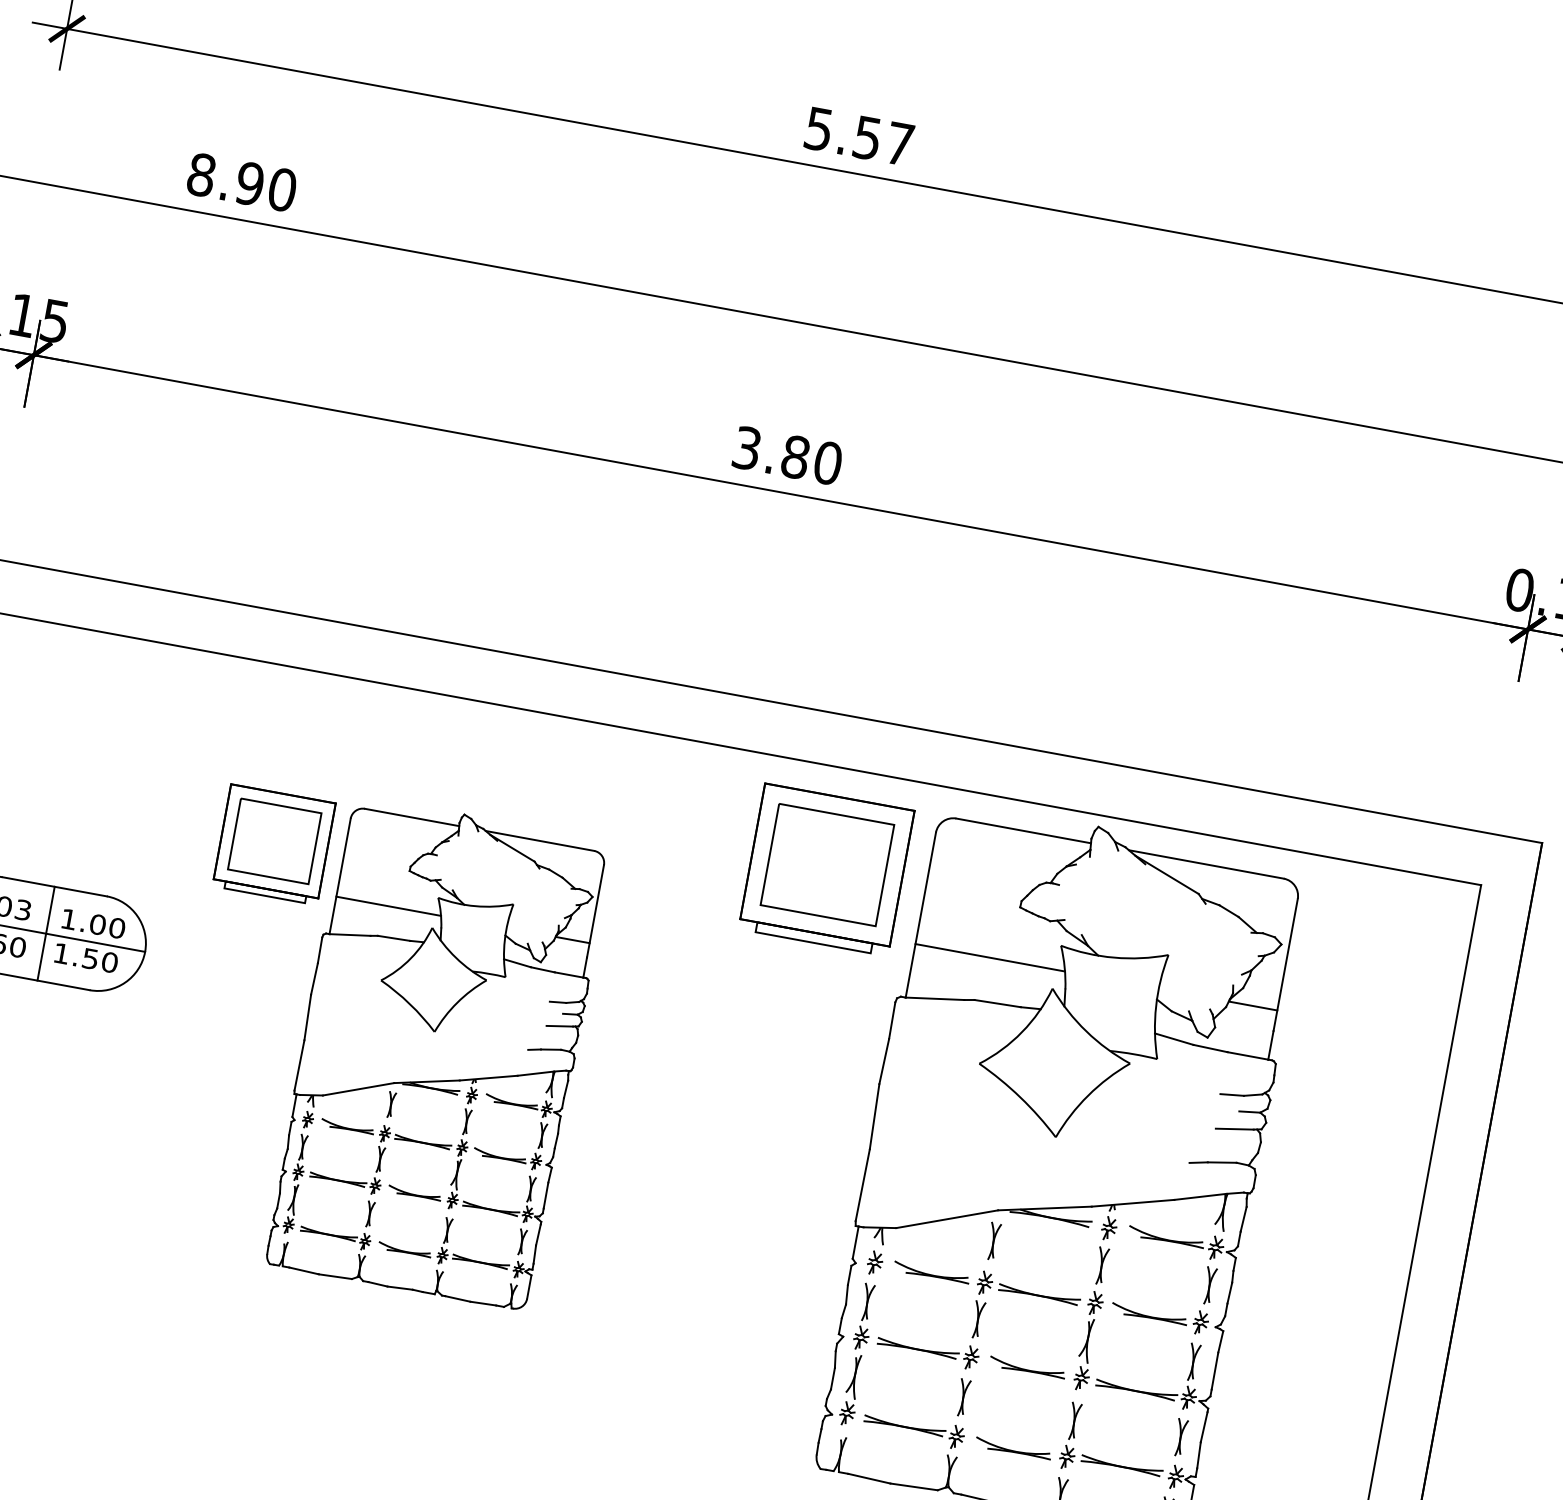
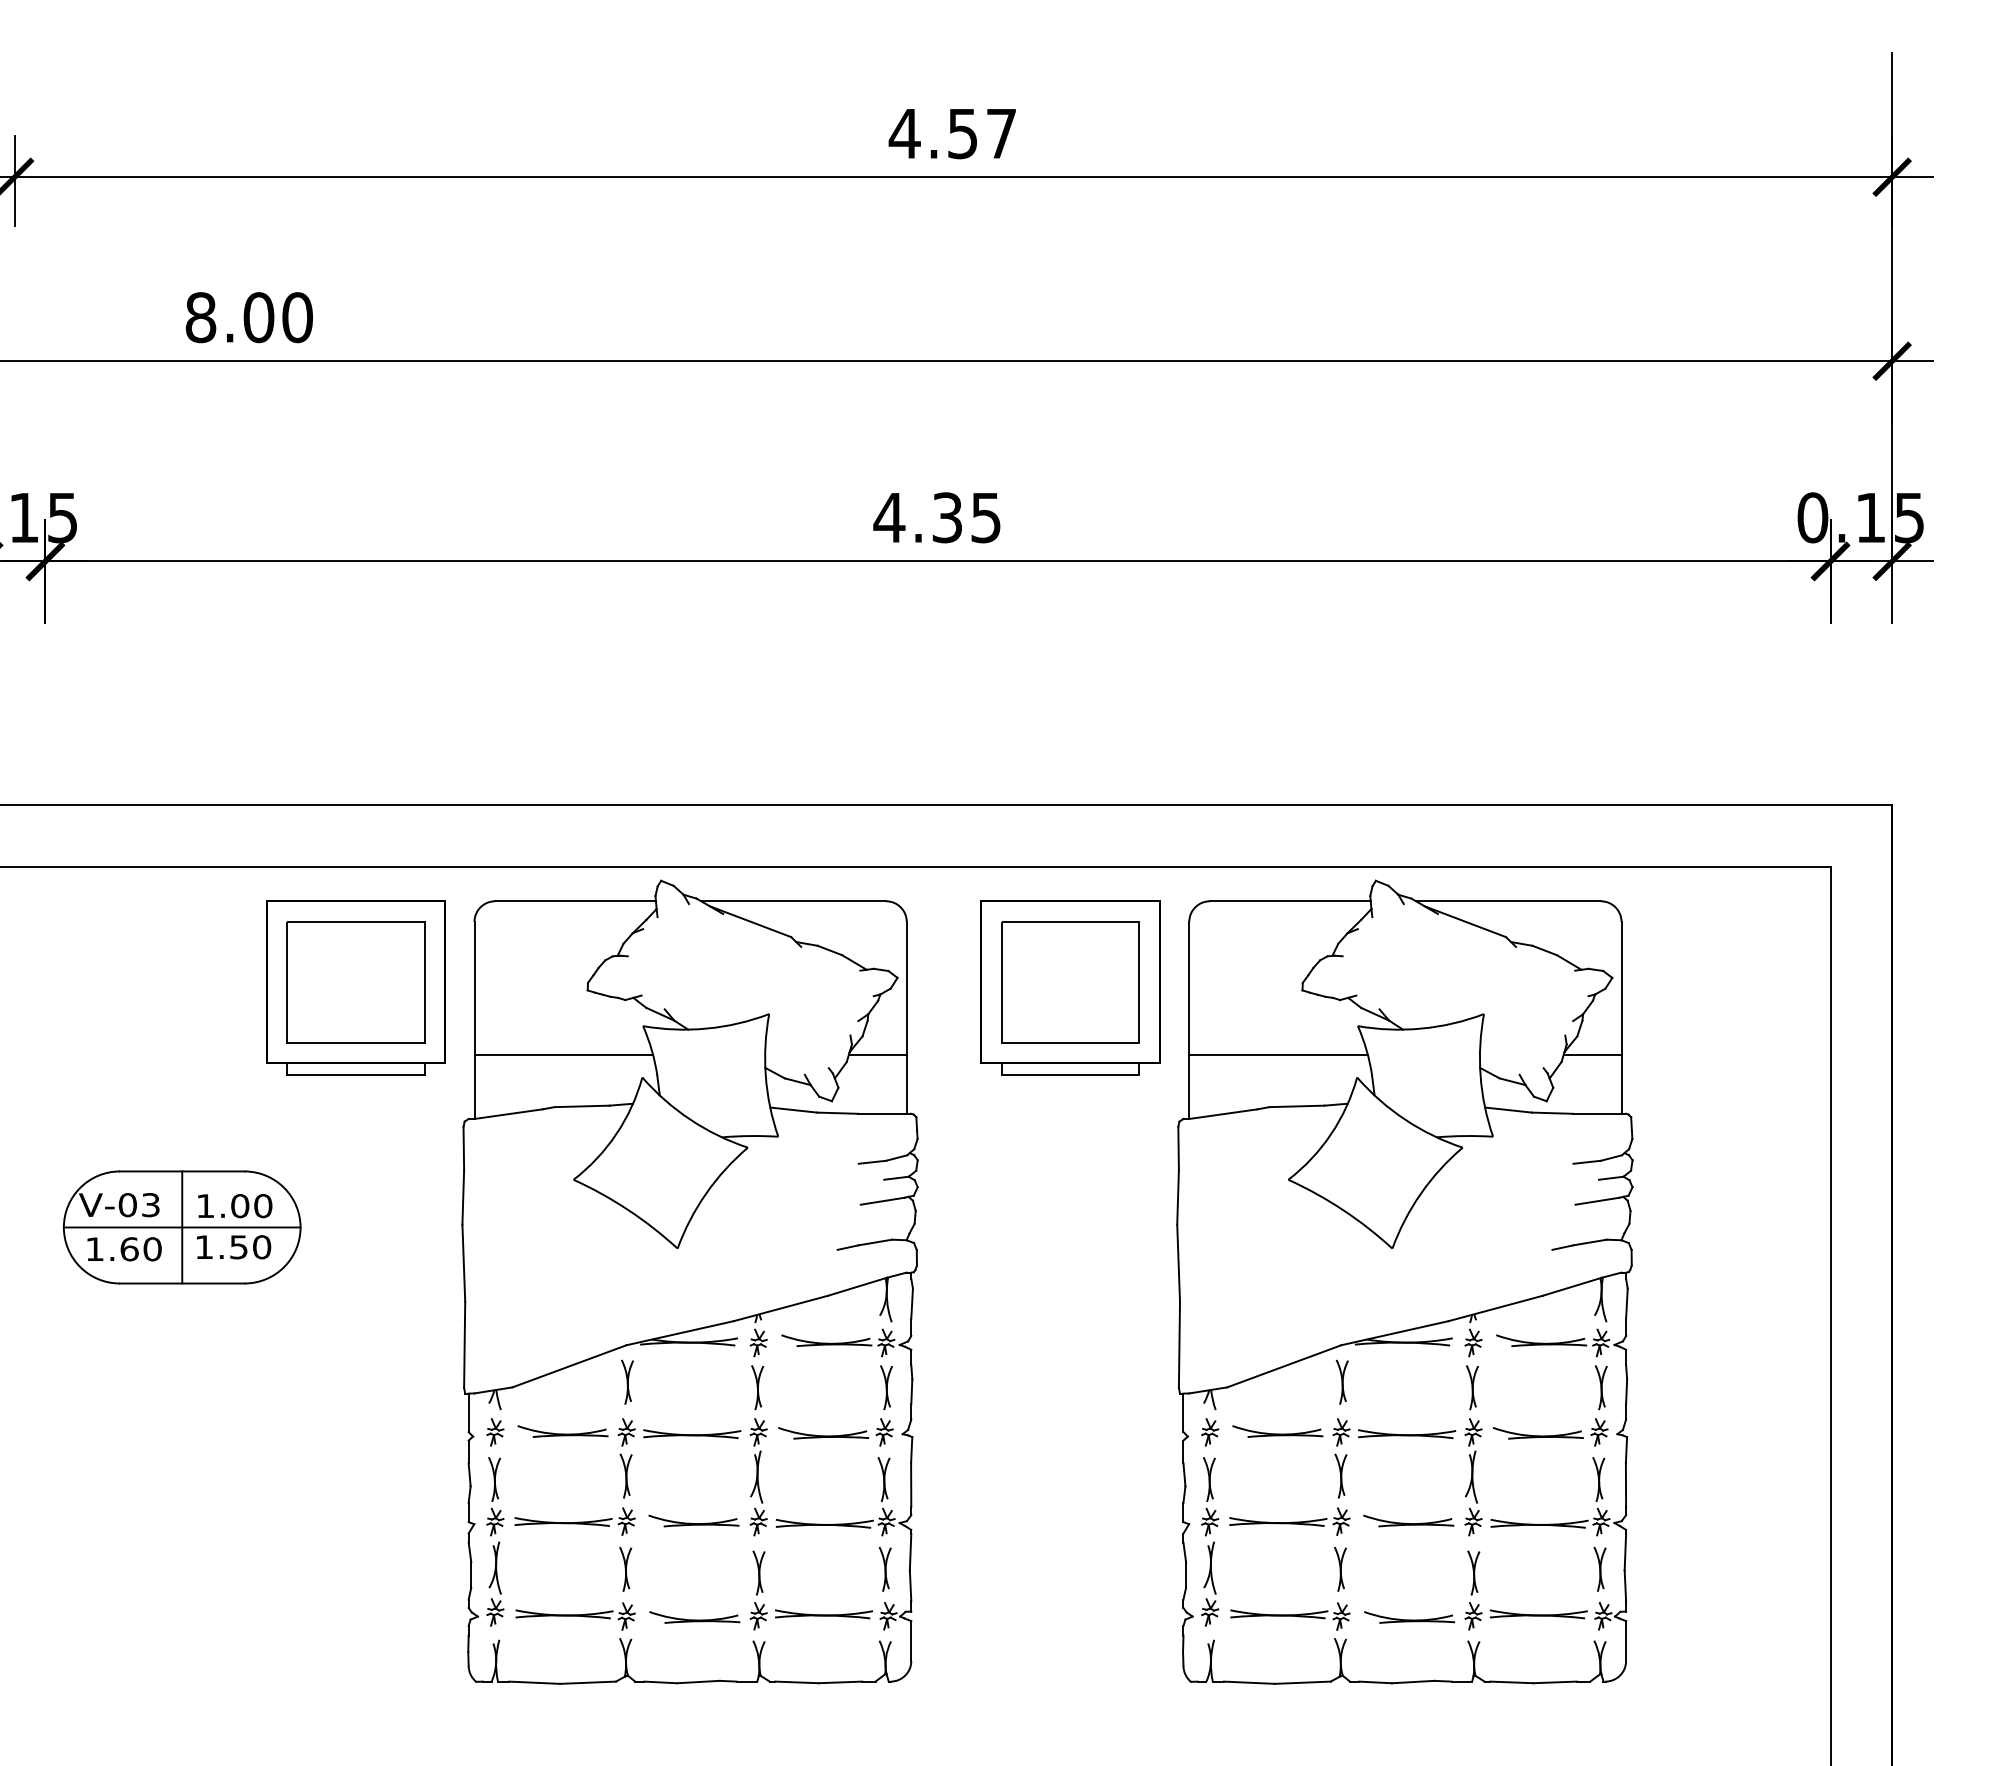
text: (818, 129) -> (904, 134), 5.57 -> 4.57
text: (249, 183) -> (258, 317), 8.90 -> 8.00
text: (787, 455) -> (937, 517), 3.80 -> 4.35
part: (381, 1041) -> (592, 1281), size x1.43

